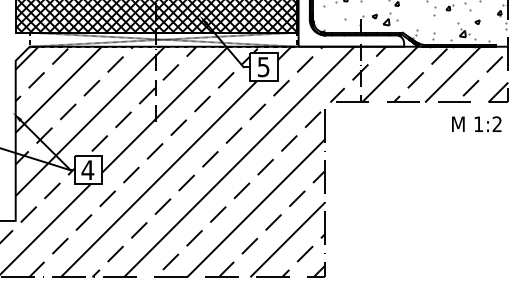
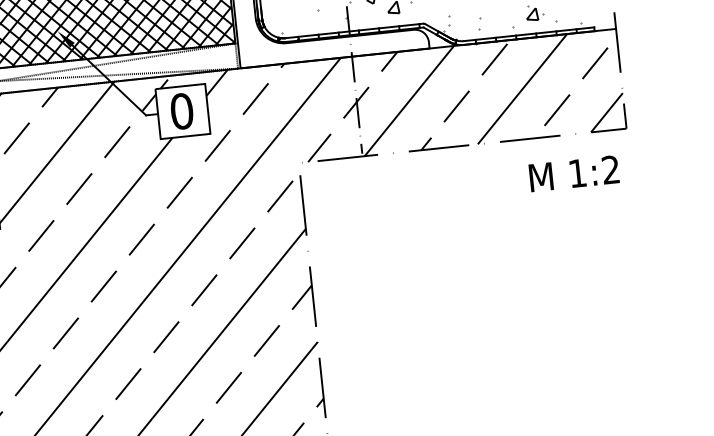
text: (263, 67) -> (181, 112), 5 -> 0

